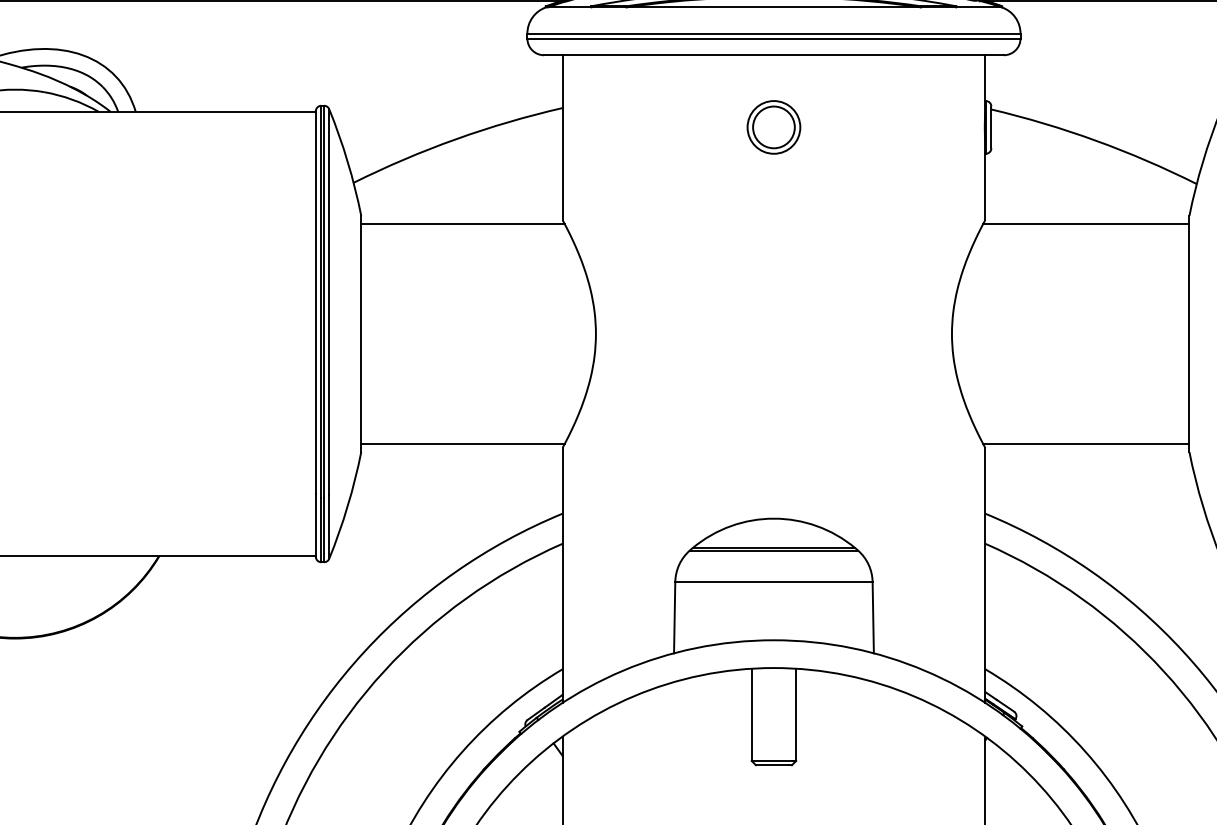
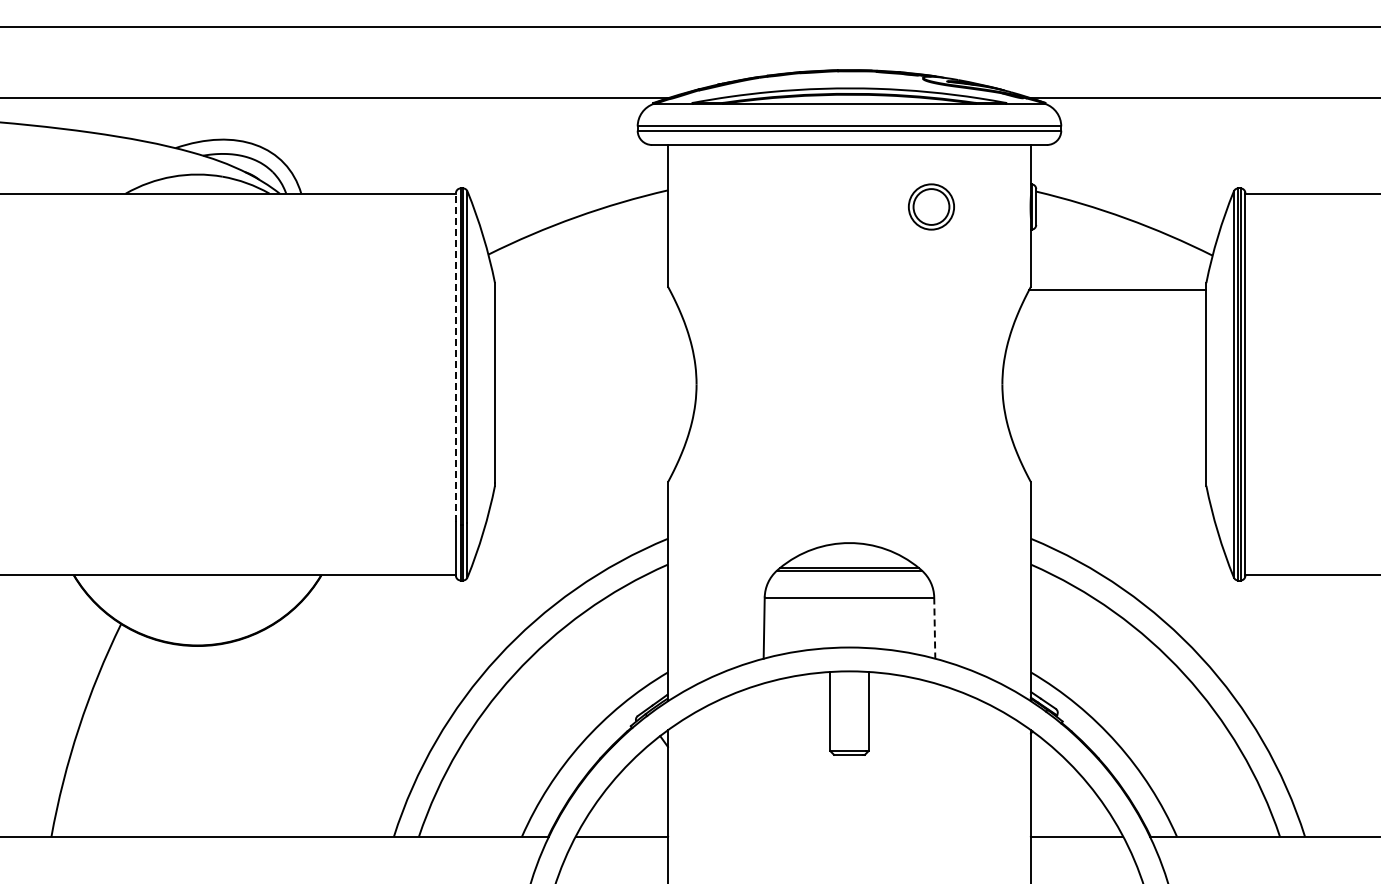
part: (773, 126) -> (931, 206), moved
line: (463, 224) -> (582, 290), removed
line: (315, 301) -> (455, 356), solid -> dashed
line: (463, 443) -> (582, 478), removed
line: (1085, 443) -> (1117, 478), removed
line: (872, 618) -> (934, 628), solid -> dashed

